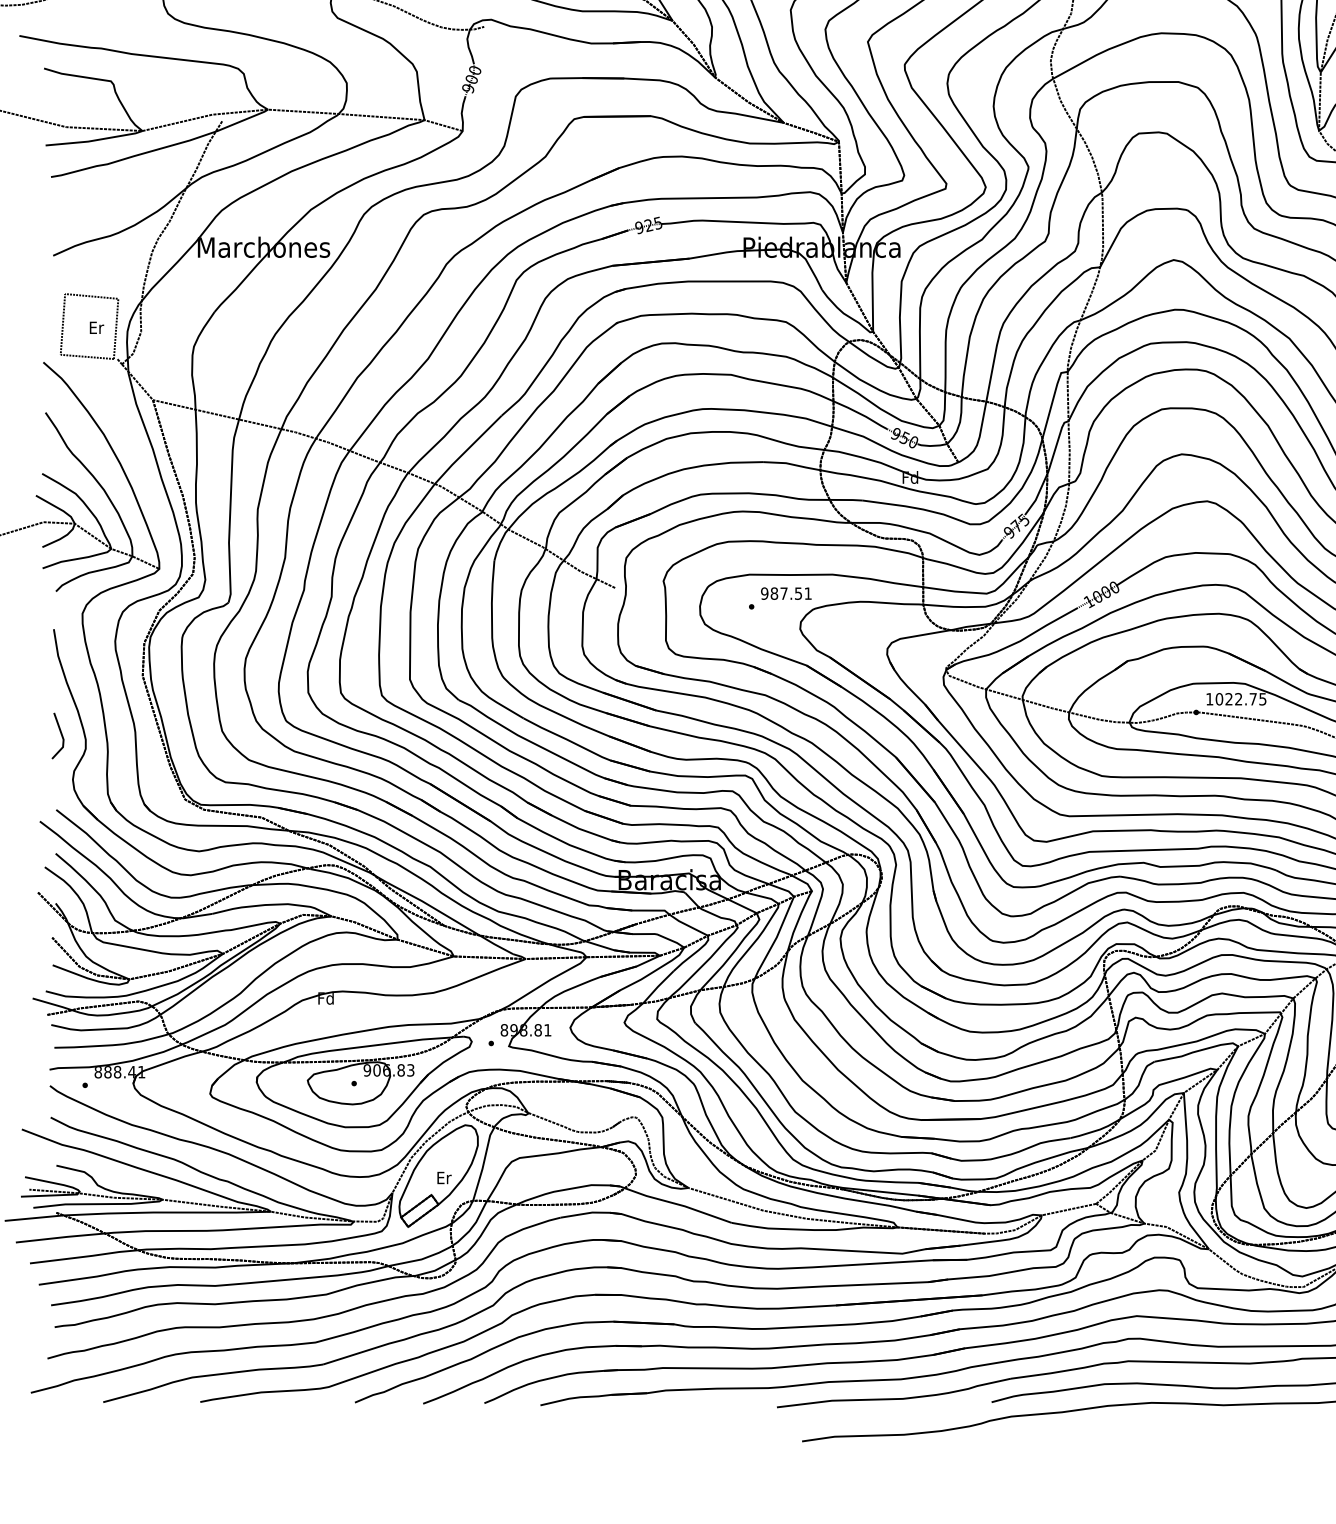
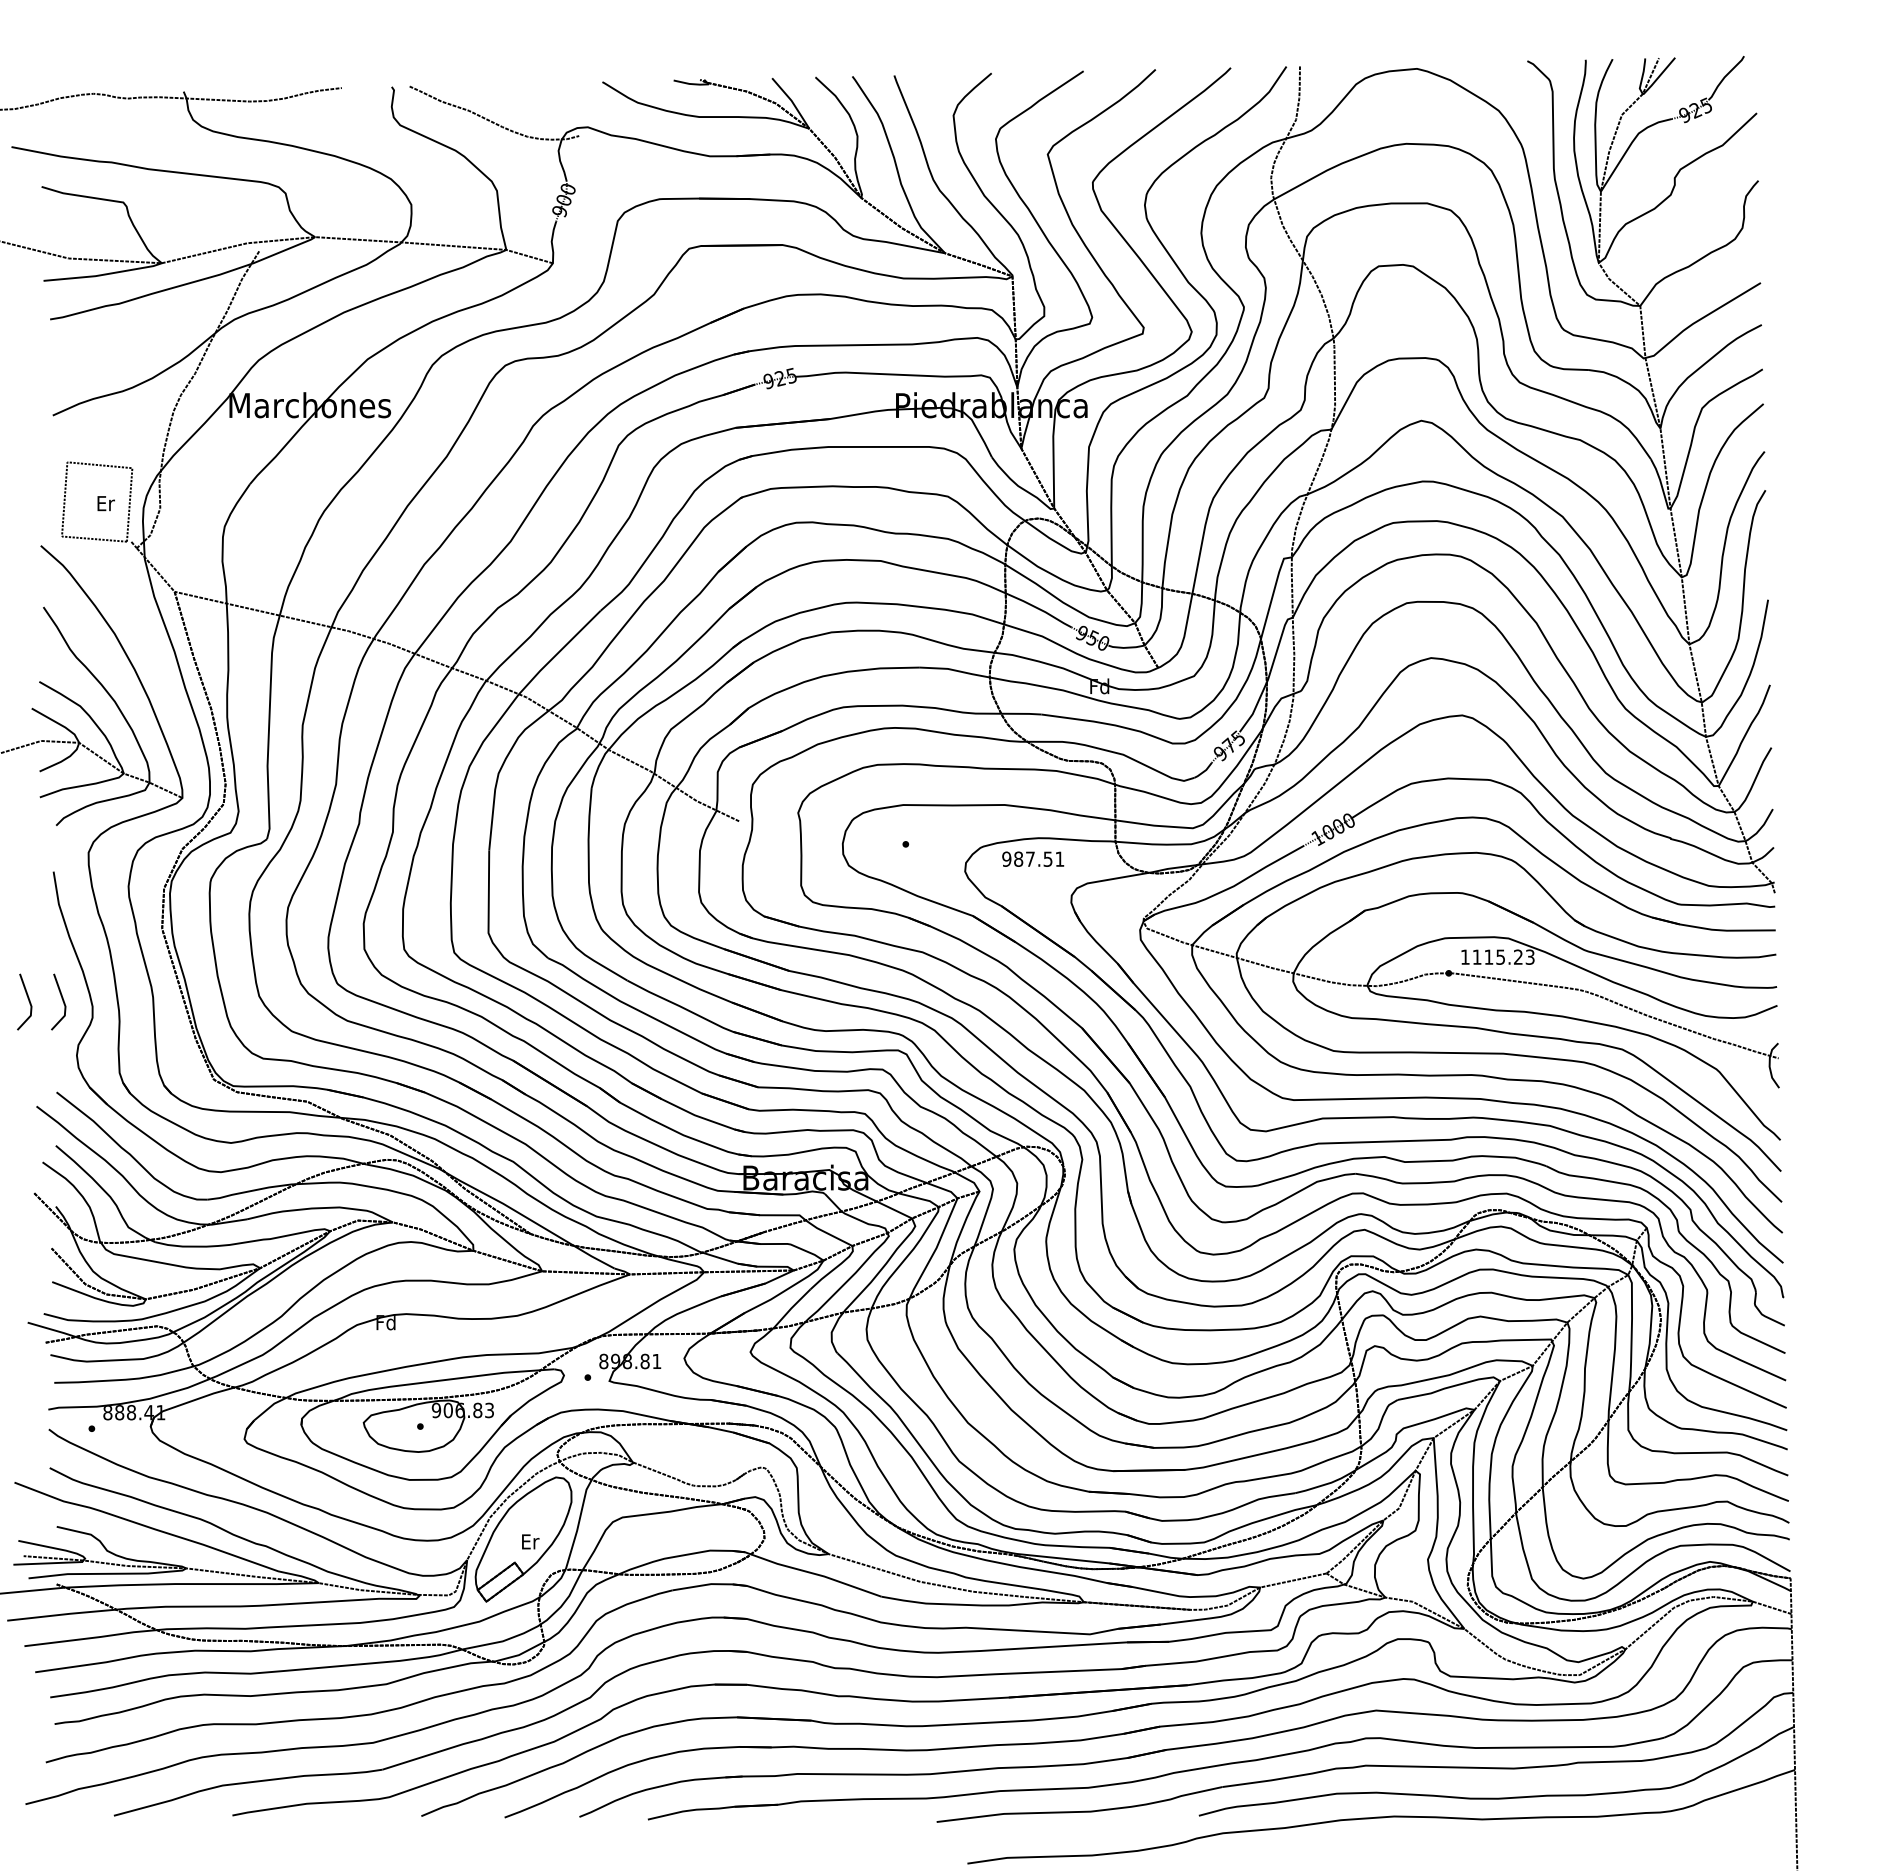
text: (786, 593) -> (1033, 858), moved
text: (1241, 698) -> (1503, 956), 1022.75 -> 1115.23
line: (33, 735) -> (28, 1001), added

